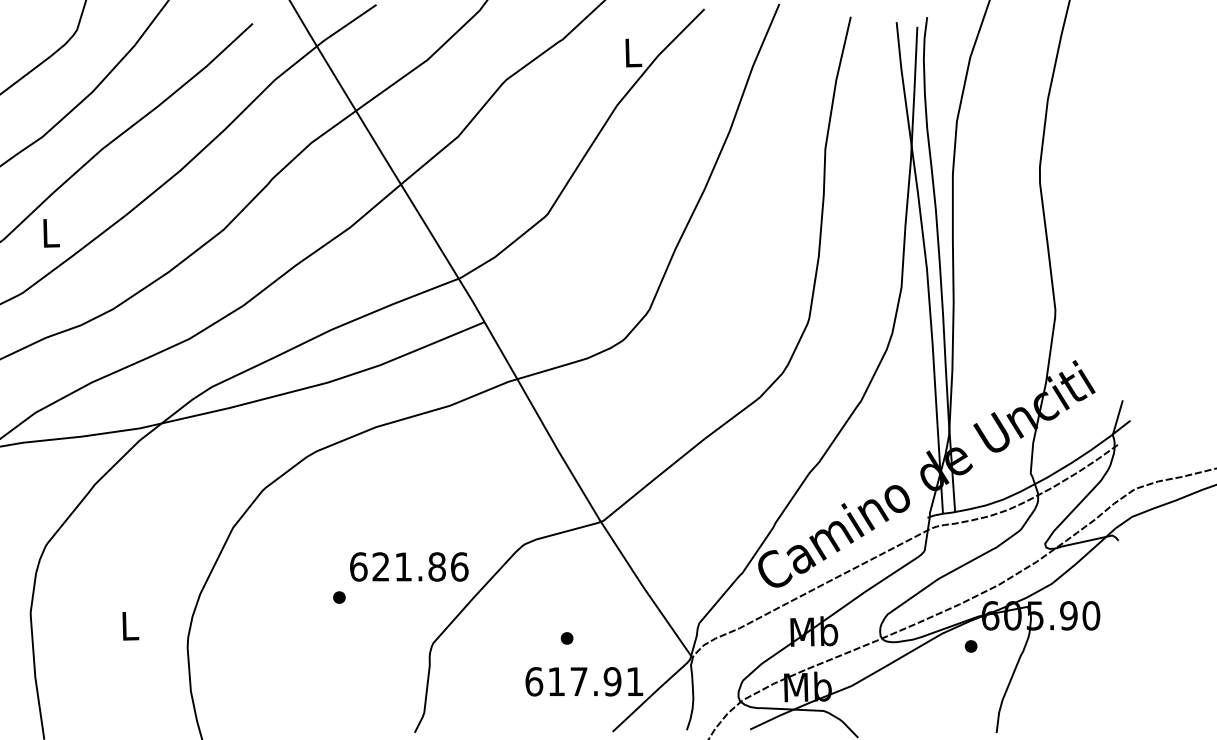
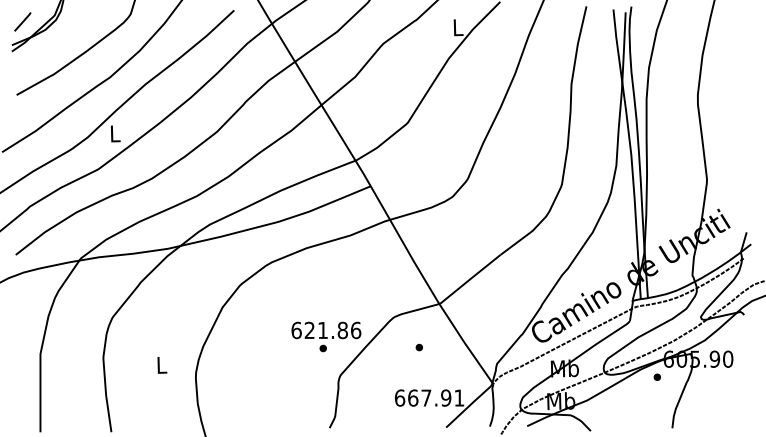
part: (338, 597) -> (322, 348), moved
part: (565, 638) -> (418, 347), moved
text: (557, 680) -> (413, 397), 617.91 -> 667.91

